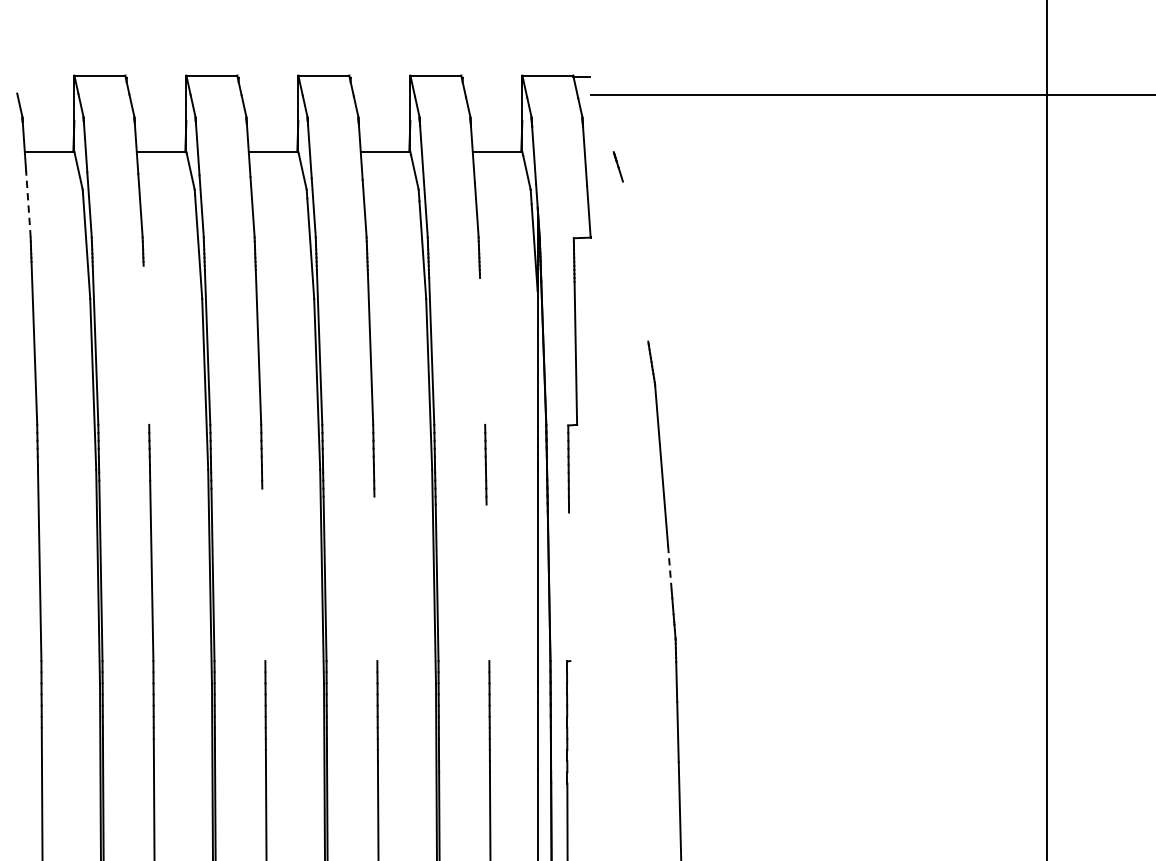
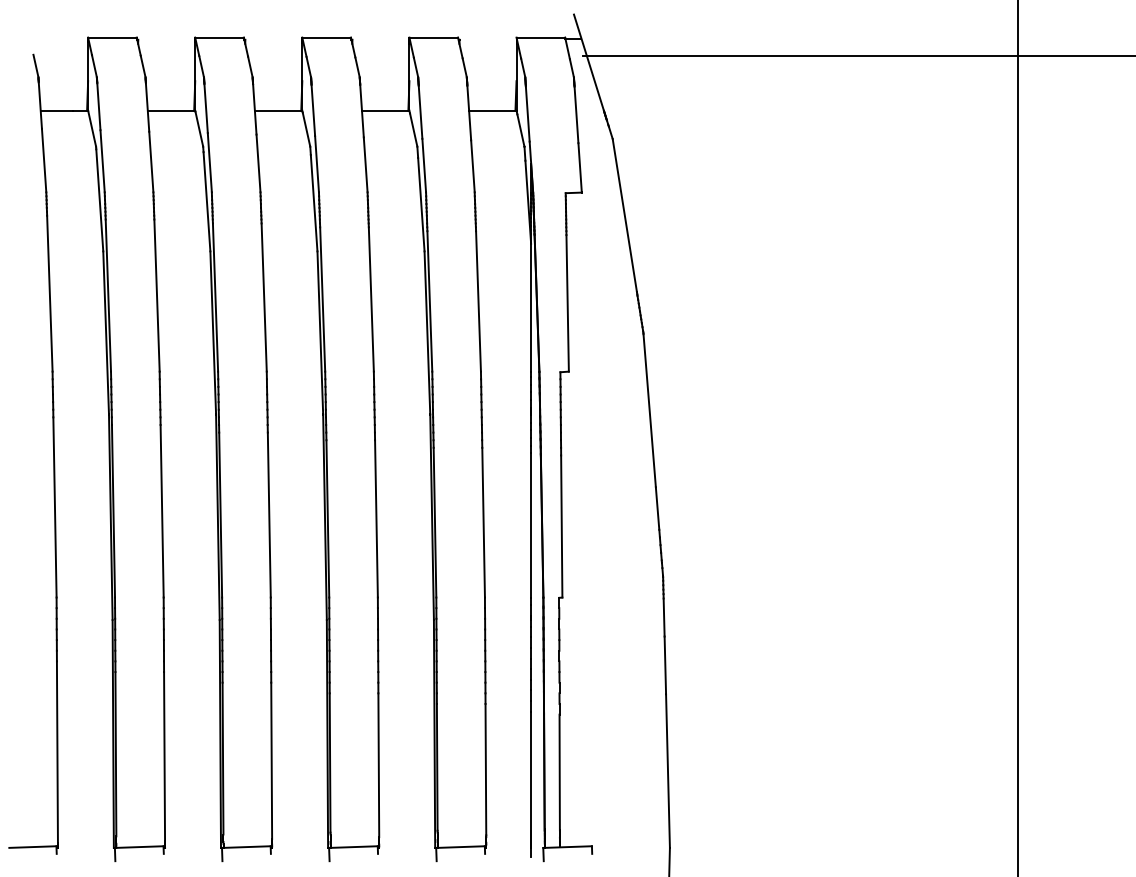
line: (597, 101) -> (588, 62), added
line: (28, 204) -> (44, 160), dashed -> solid
line: (635, 261) -> (624, 215), added
line: (145, 345) -> (156, 295), added
line: (482, 351) -> (478, 301), added
line: (669, 569) -> (657, 509), dashed -> solid
line: (263, 574) -> (268, 514), added
line: (375, 578) -> (376, 518), added
line: (487, 582) -> (483, 522), added
line: (569, 586) -> (561, 526), added

